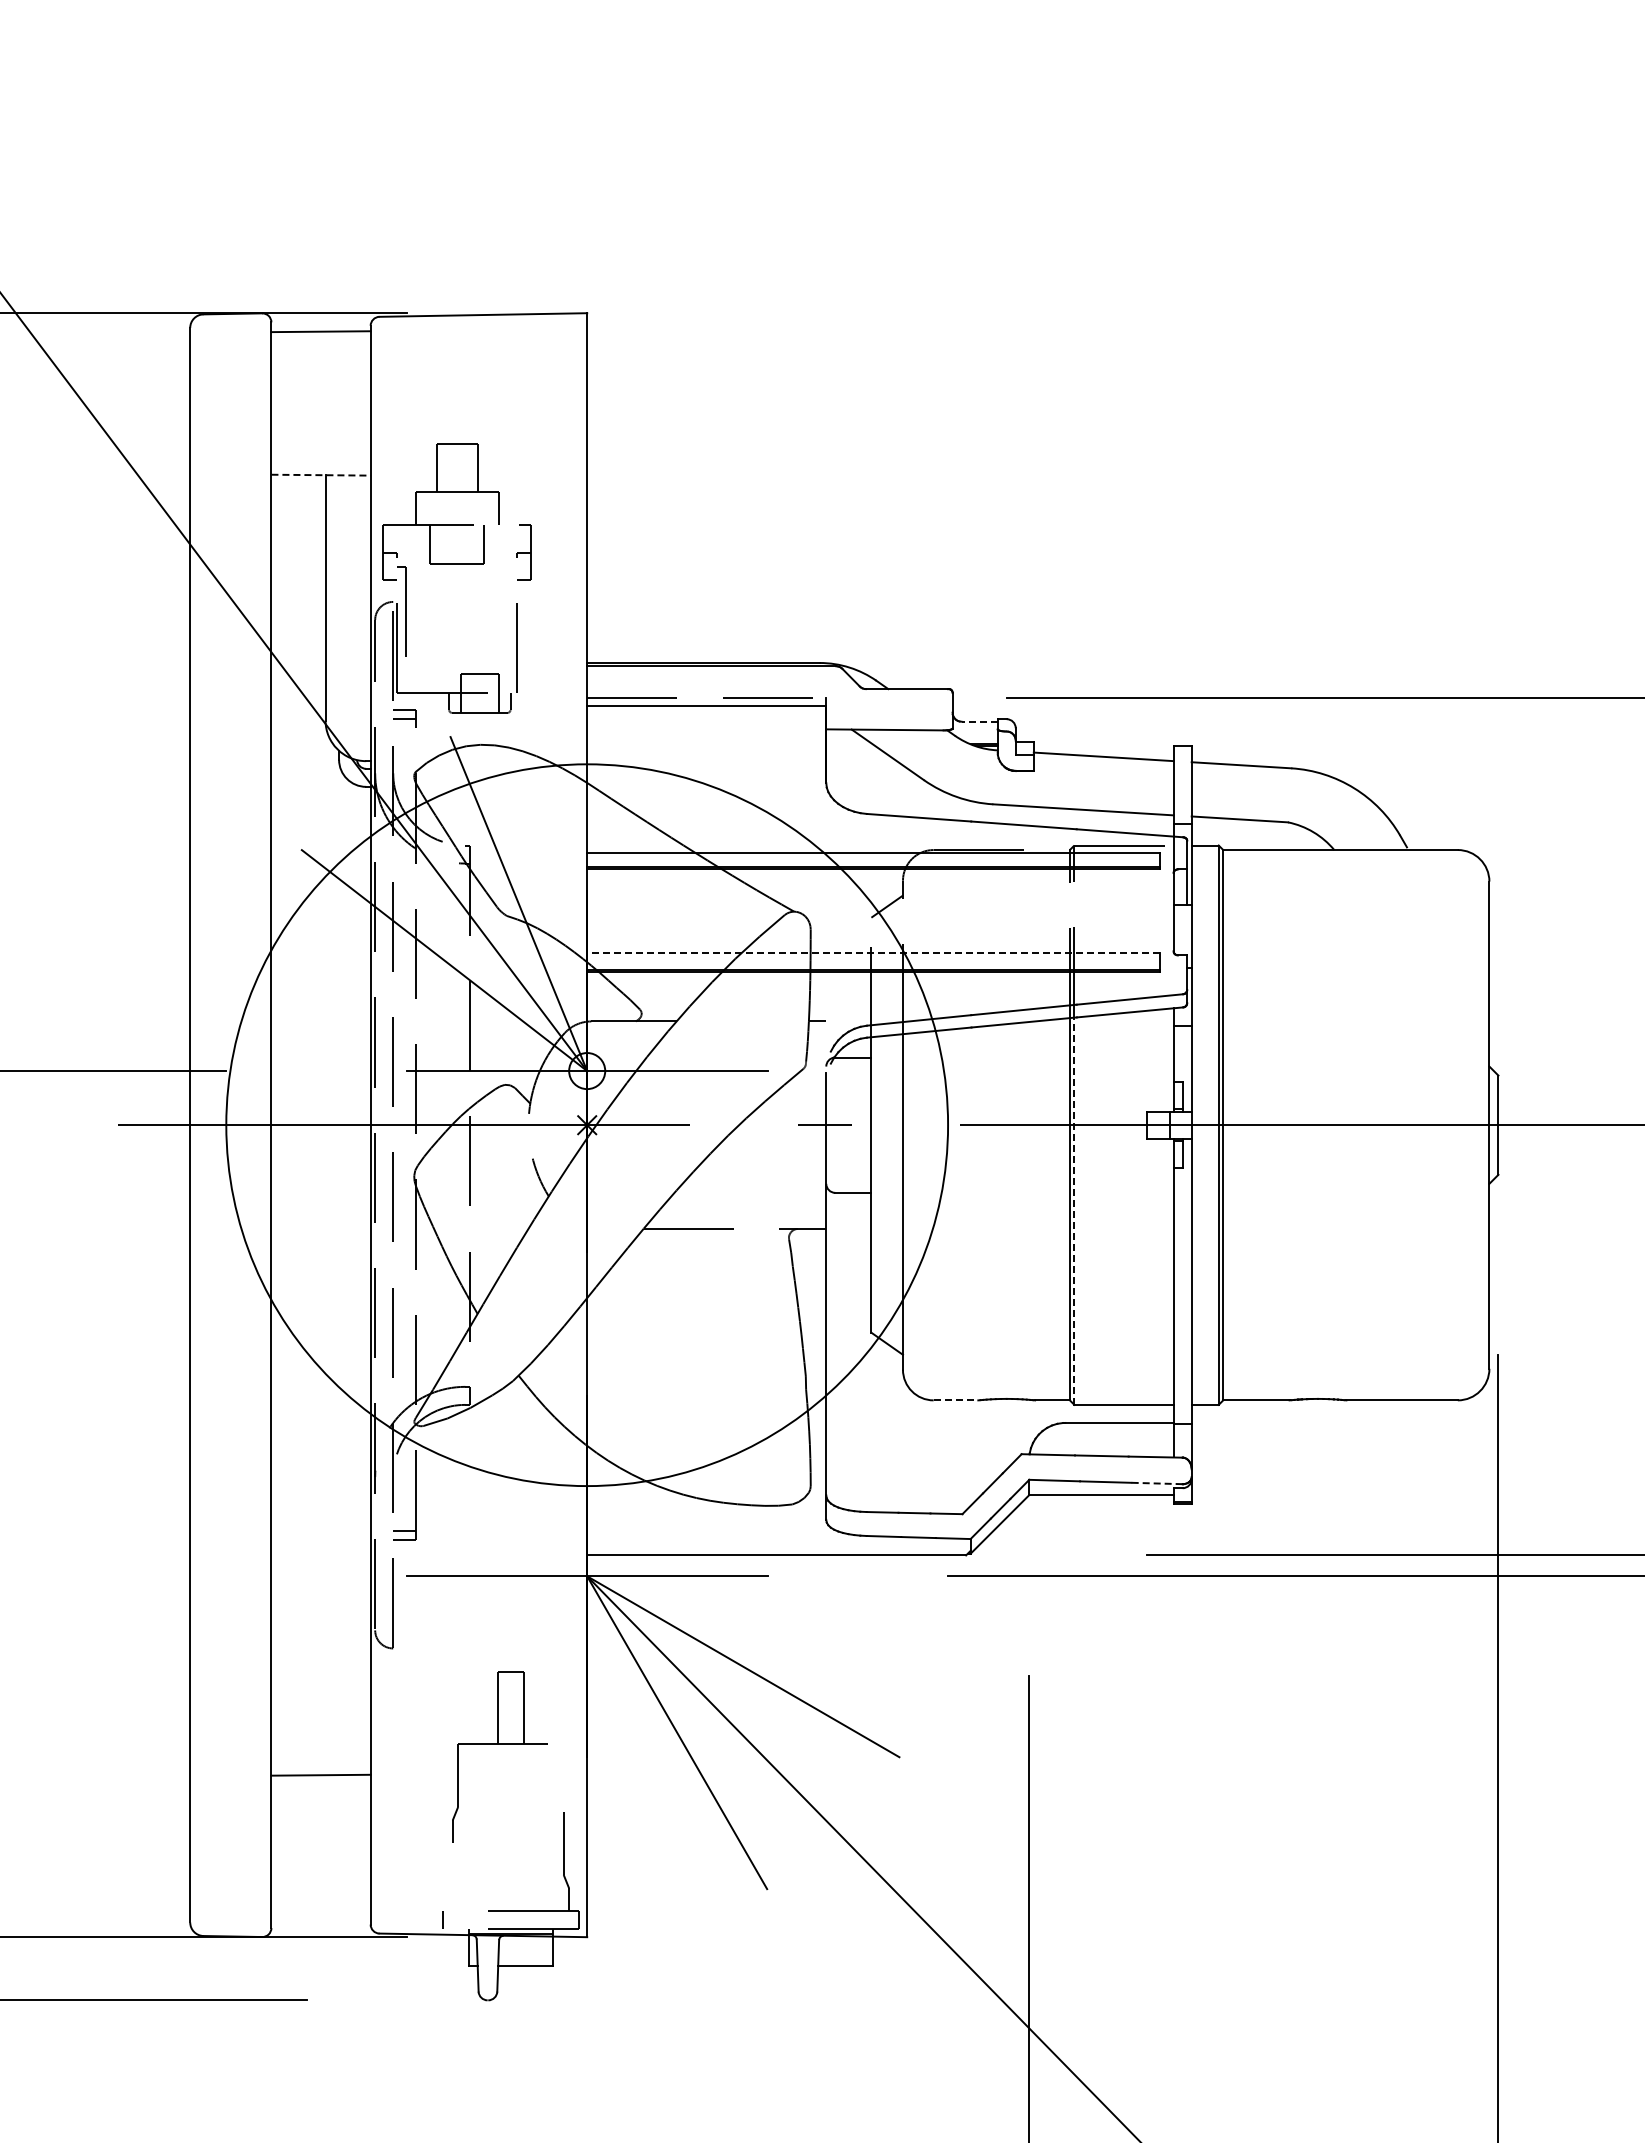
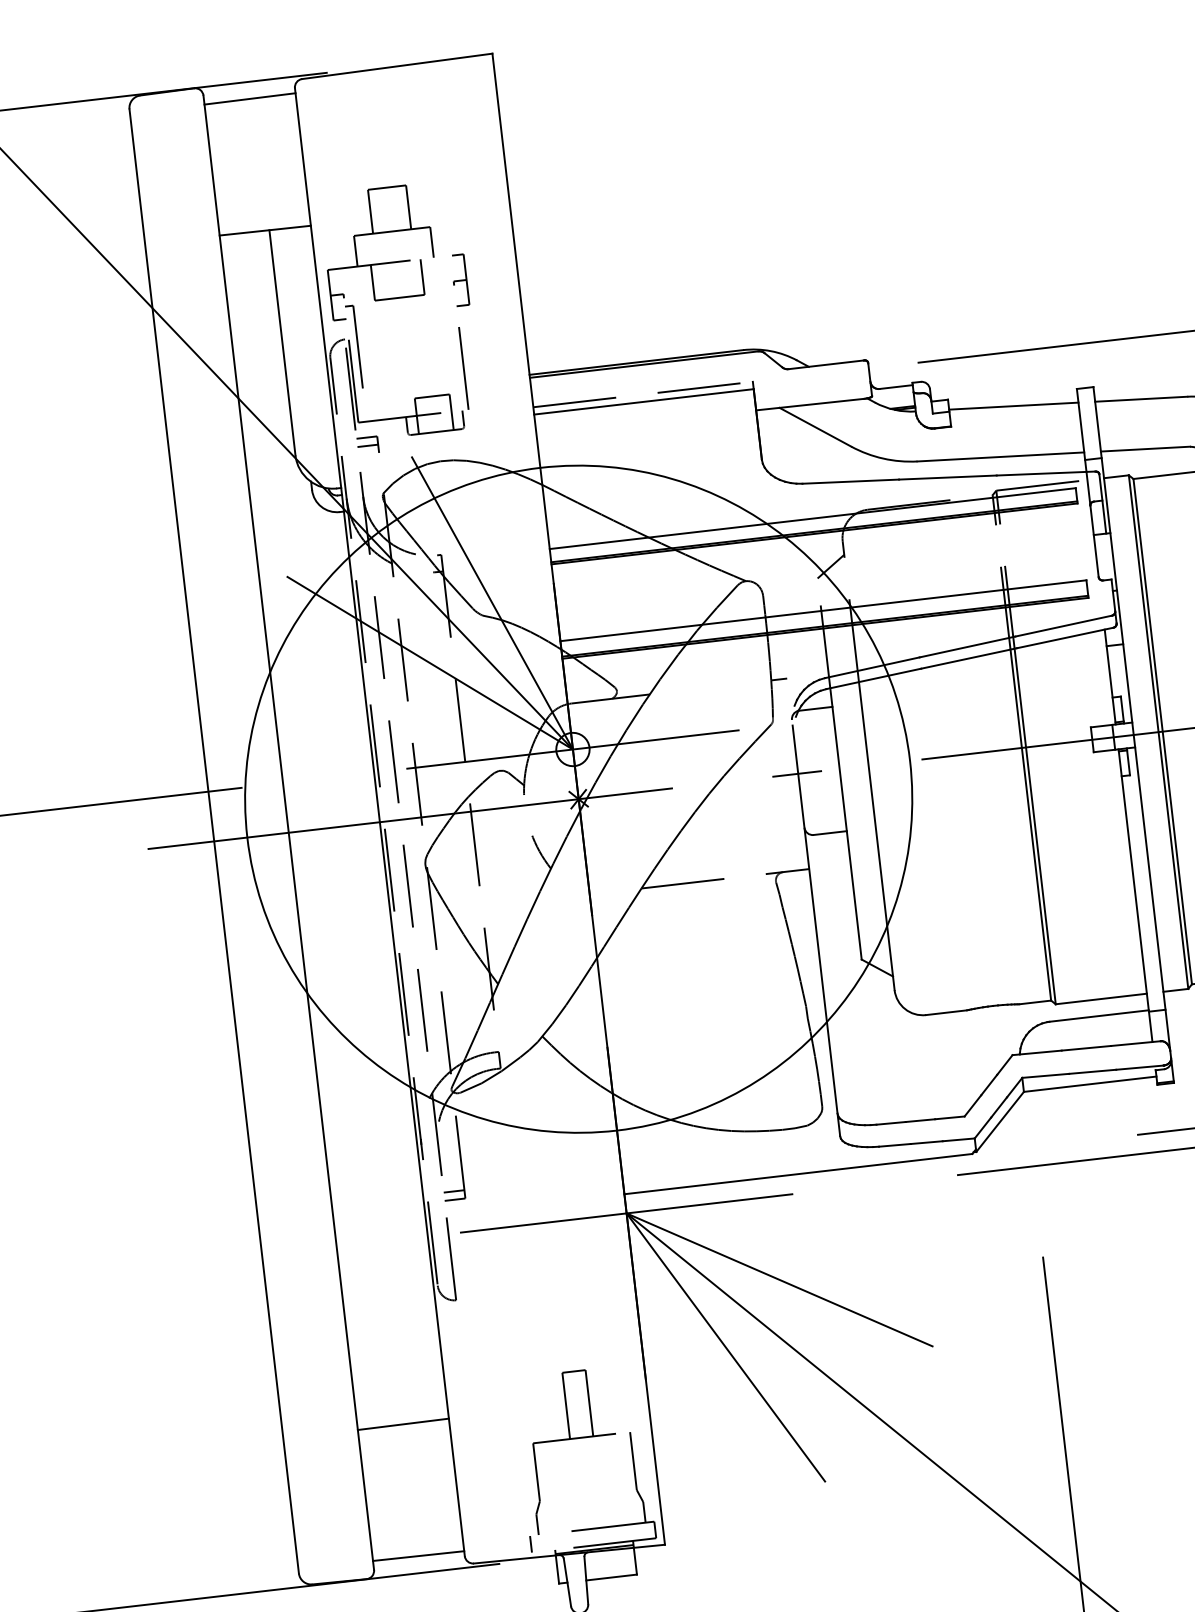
line: (321, 475) -> (265, 230), dashed -> solid
line: (979, 721) -> (896, 386), dashed -> solid
line: (873, 953) -> (823, 611), dashed -> solid
line: (1074, 1211) -> (1035, 826), dashed -> solid
line: (956, 1400) -> (947, 1012), dashed -> solid
line: (1156, 1483) -> (1139, 1067), dashed -> solid
part: (499, 1744) -> (571, 1439), moved
line: (320, 1918) -> (418, 1555), added

